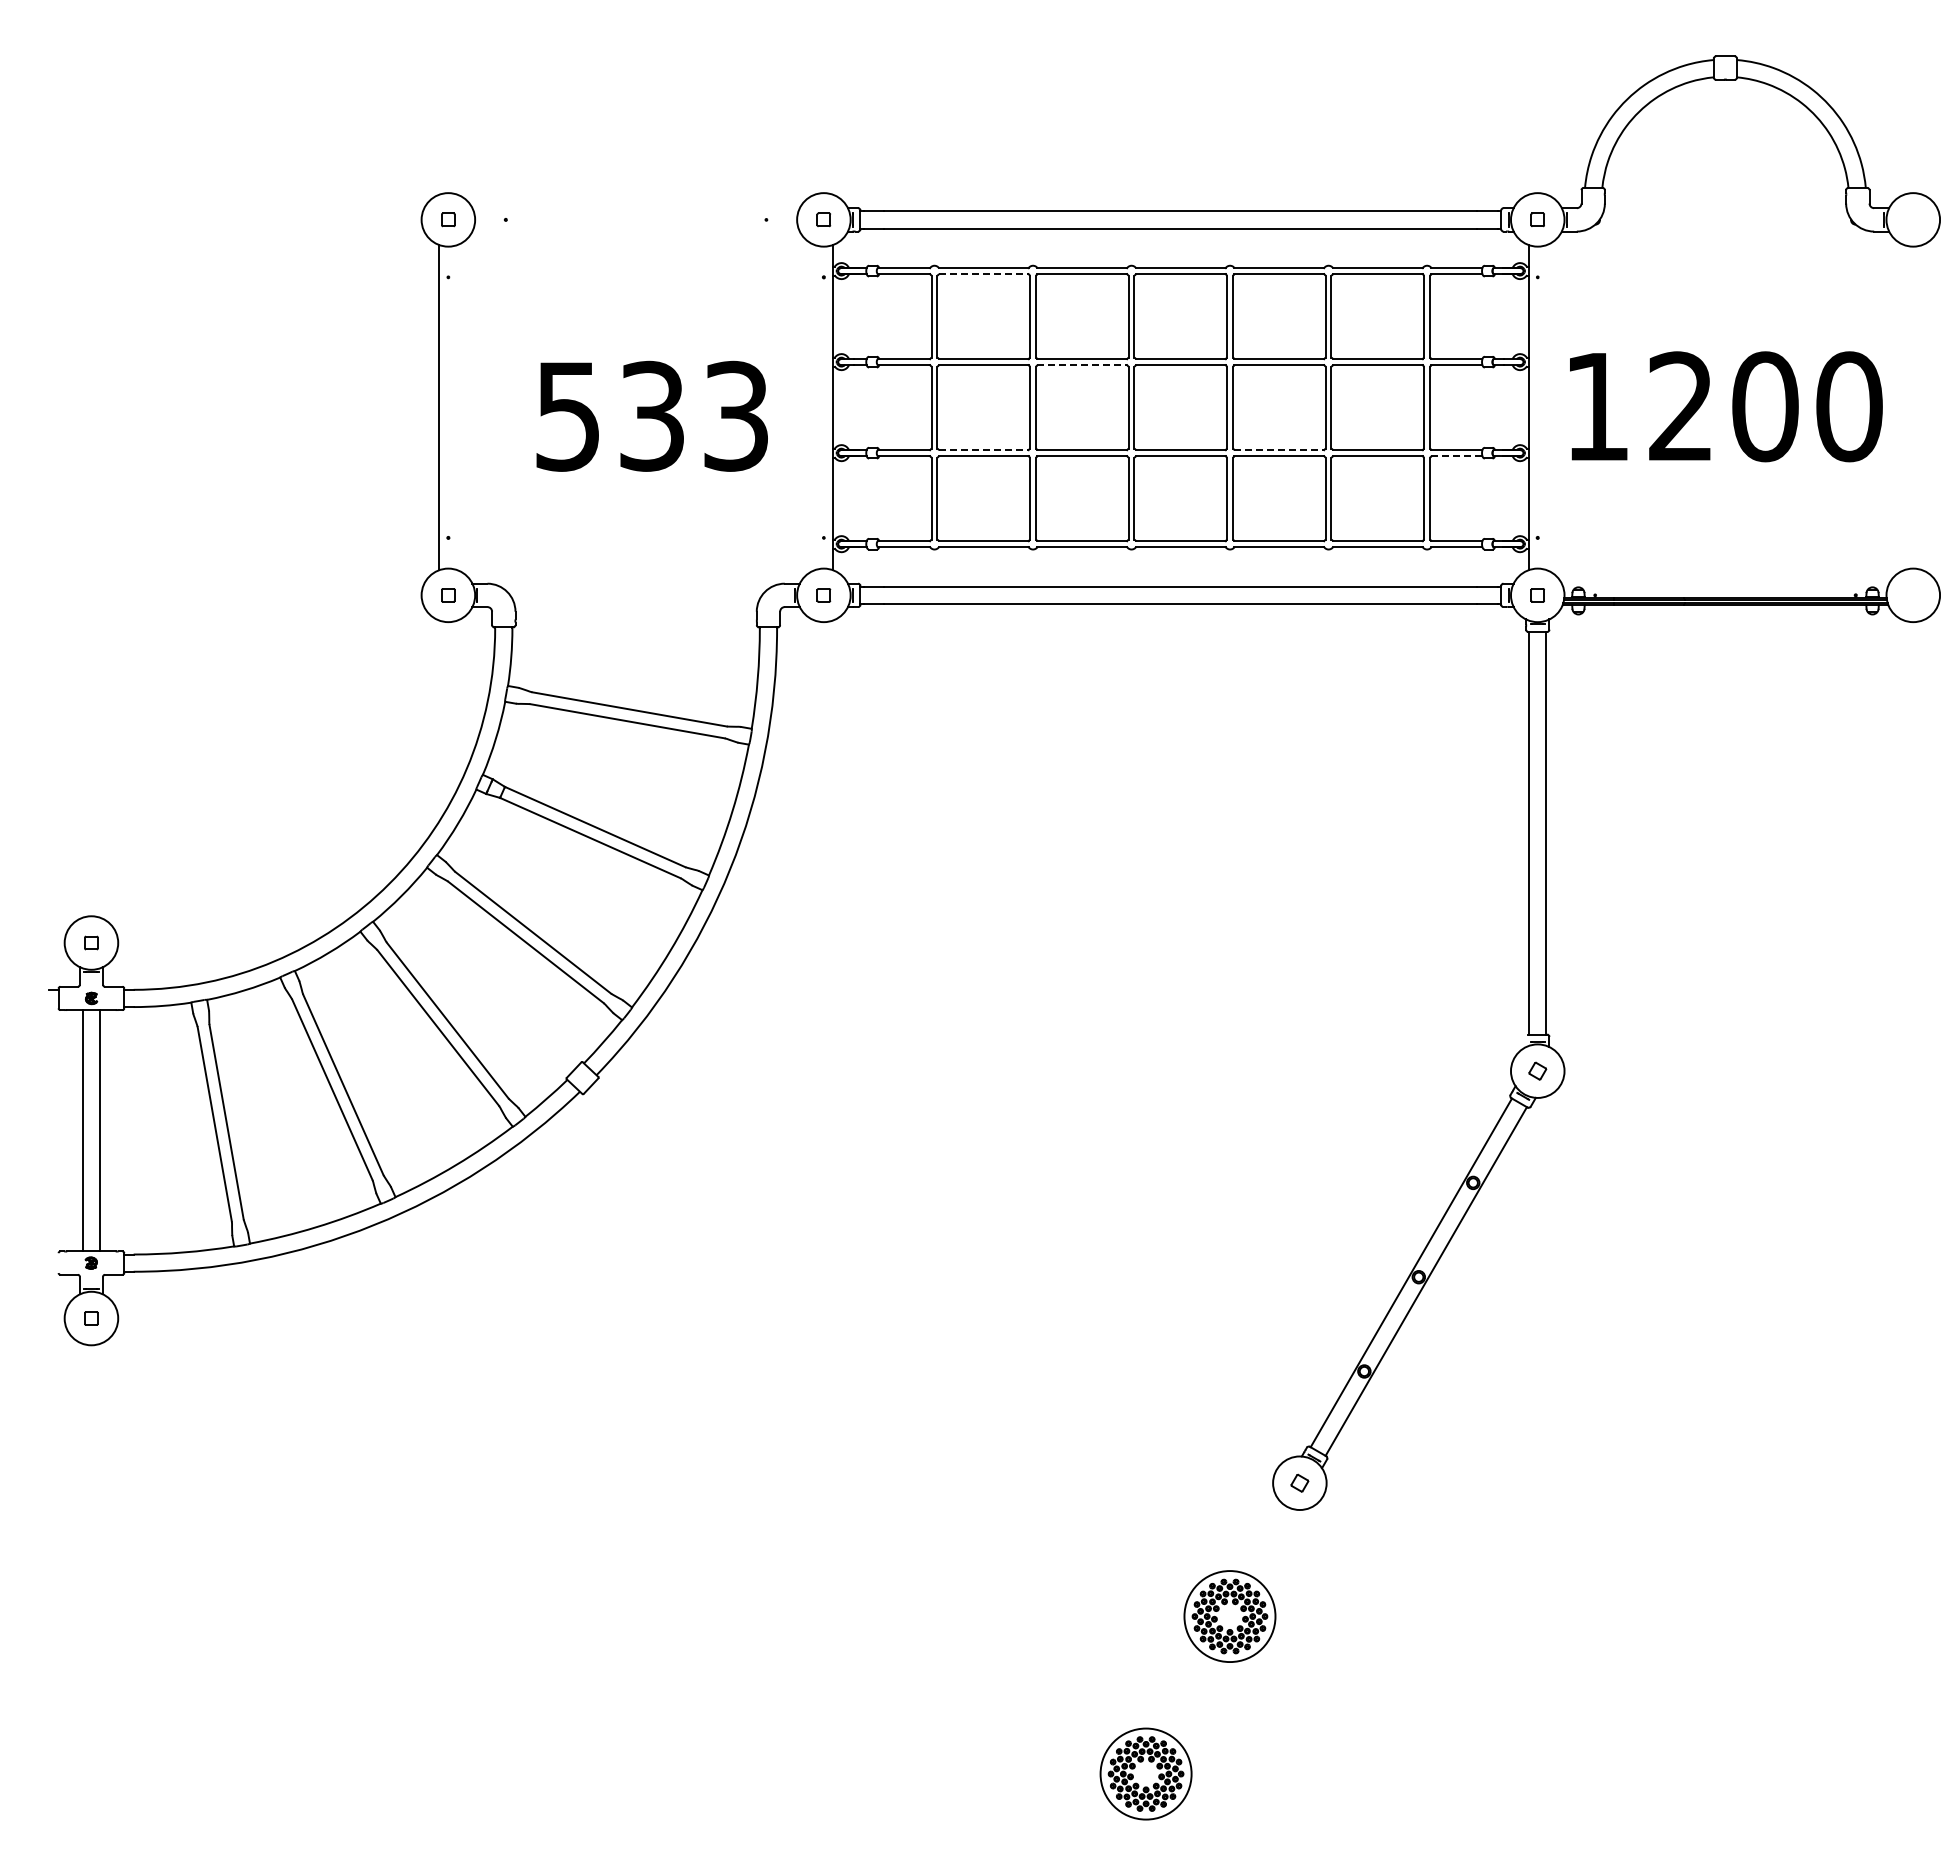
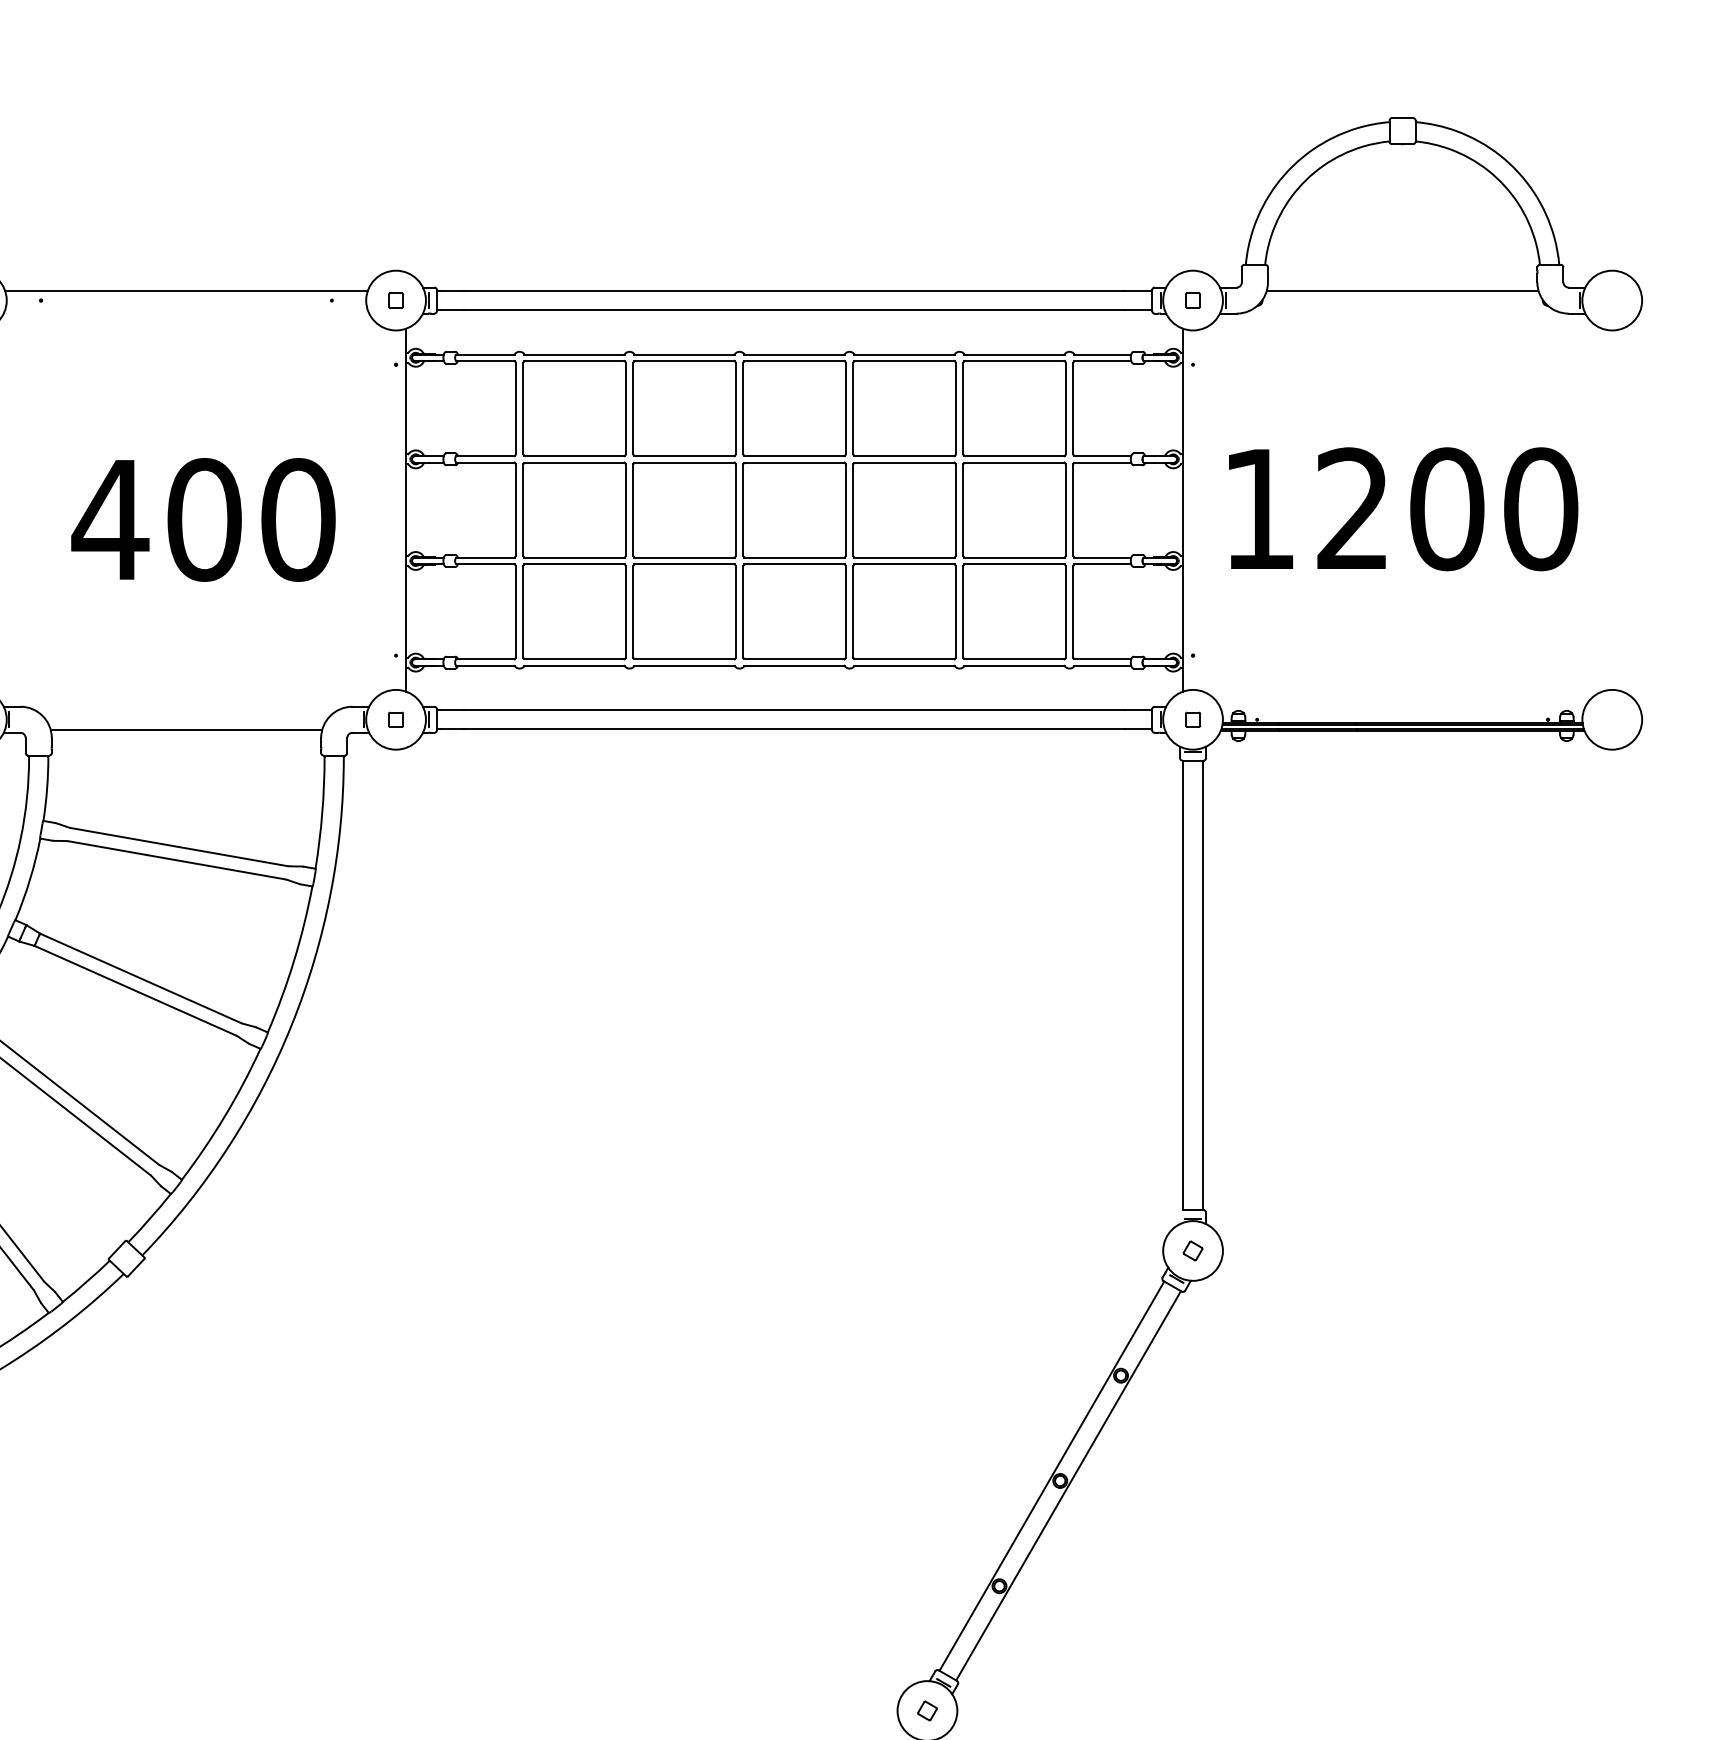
line: (635, 210) -> (185, 290), added
line: (1725, 210) -> (1402, 290), added
line: (983, 273) -> (574, 360), dashed -> solid
line: (1082, 364) -> (684, 462), dashed -> solid
text: (650, 415) -> (202, 518), 533 -> 400
line: (983, 450) -> (574, 558), dashed -> solid
line: (1279, 450) -> (904, 558), dashed -> solid
line: (1456, 456) -> (1102, 564), dashed -> solid
line: (635, 604) -> (185, 729), added

